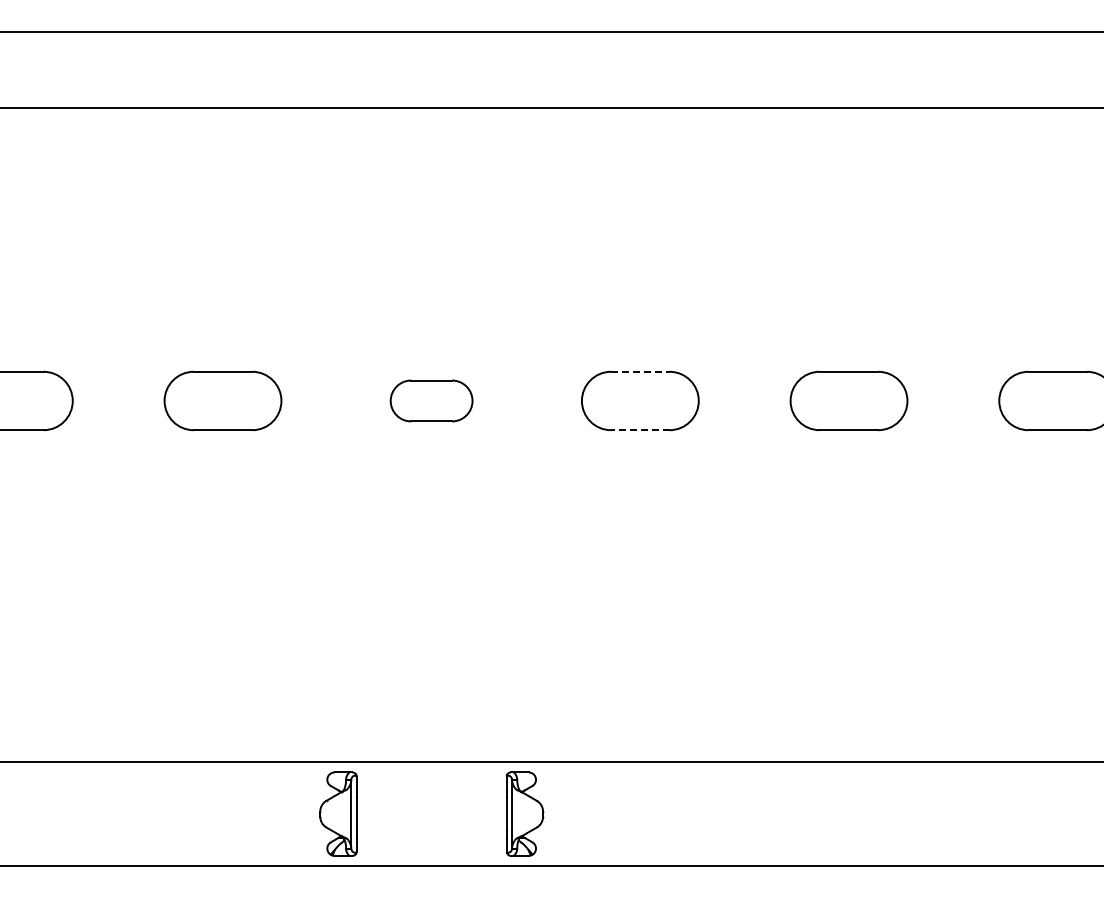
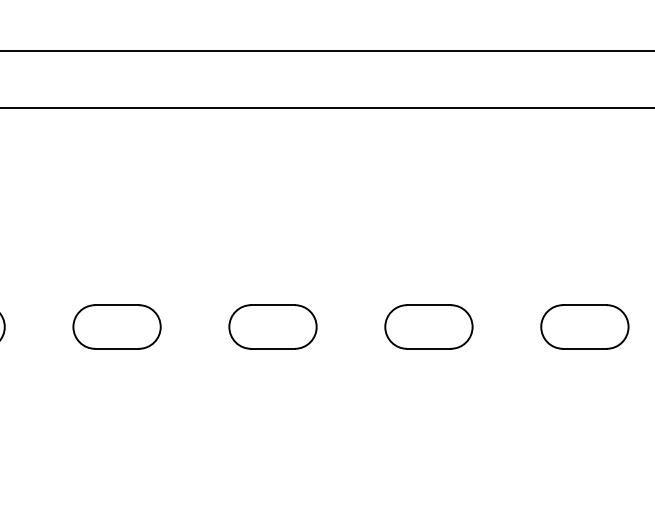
line: (640, 371) -> (273, 304), dashed -> solid
part: (431, 400) -> (116, 326), size x1.43
line: (639, 430) -> (272, 349), dashed -> solid

